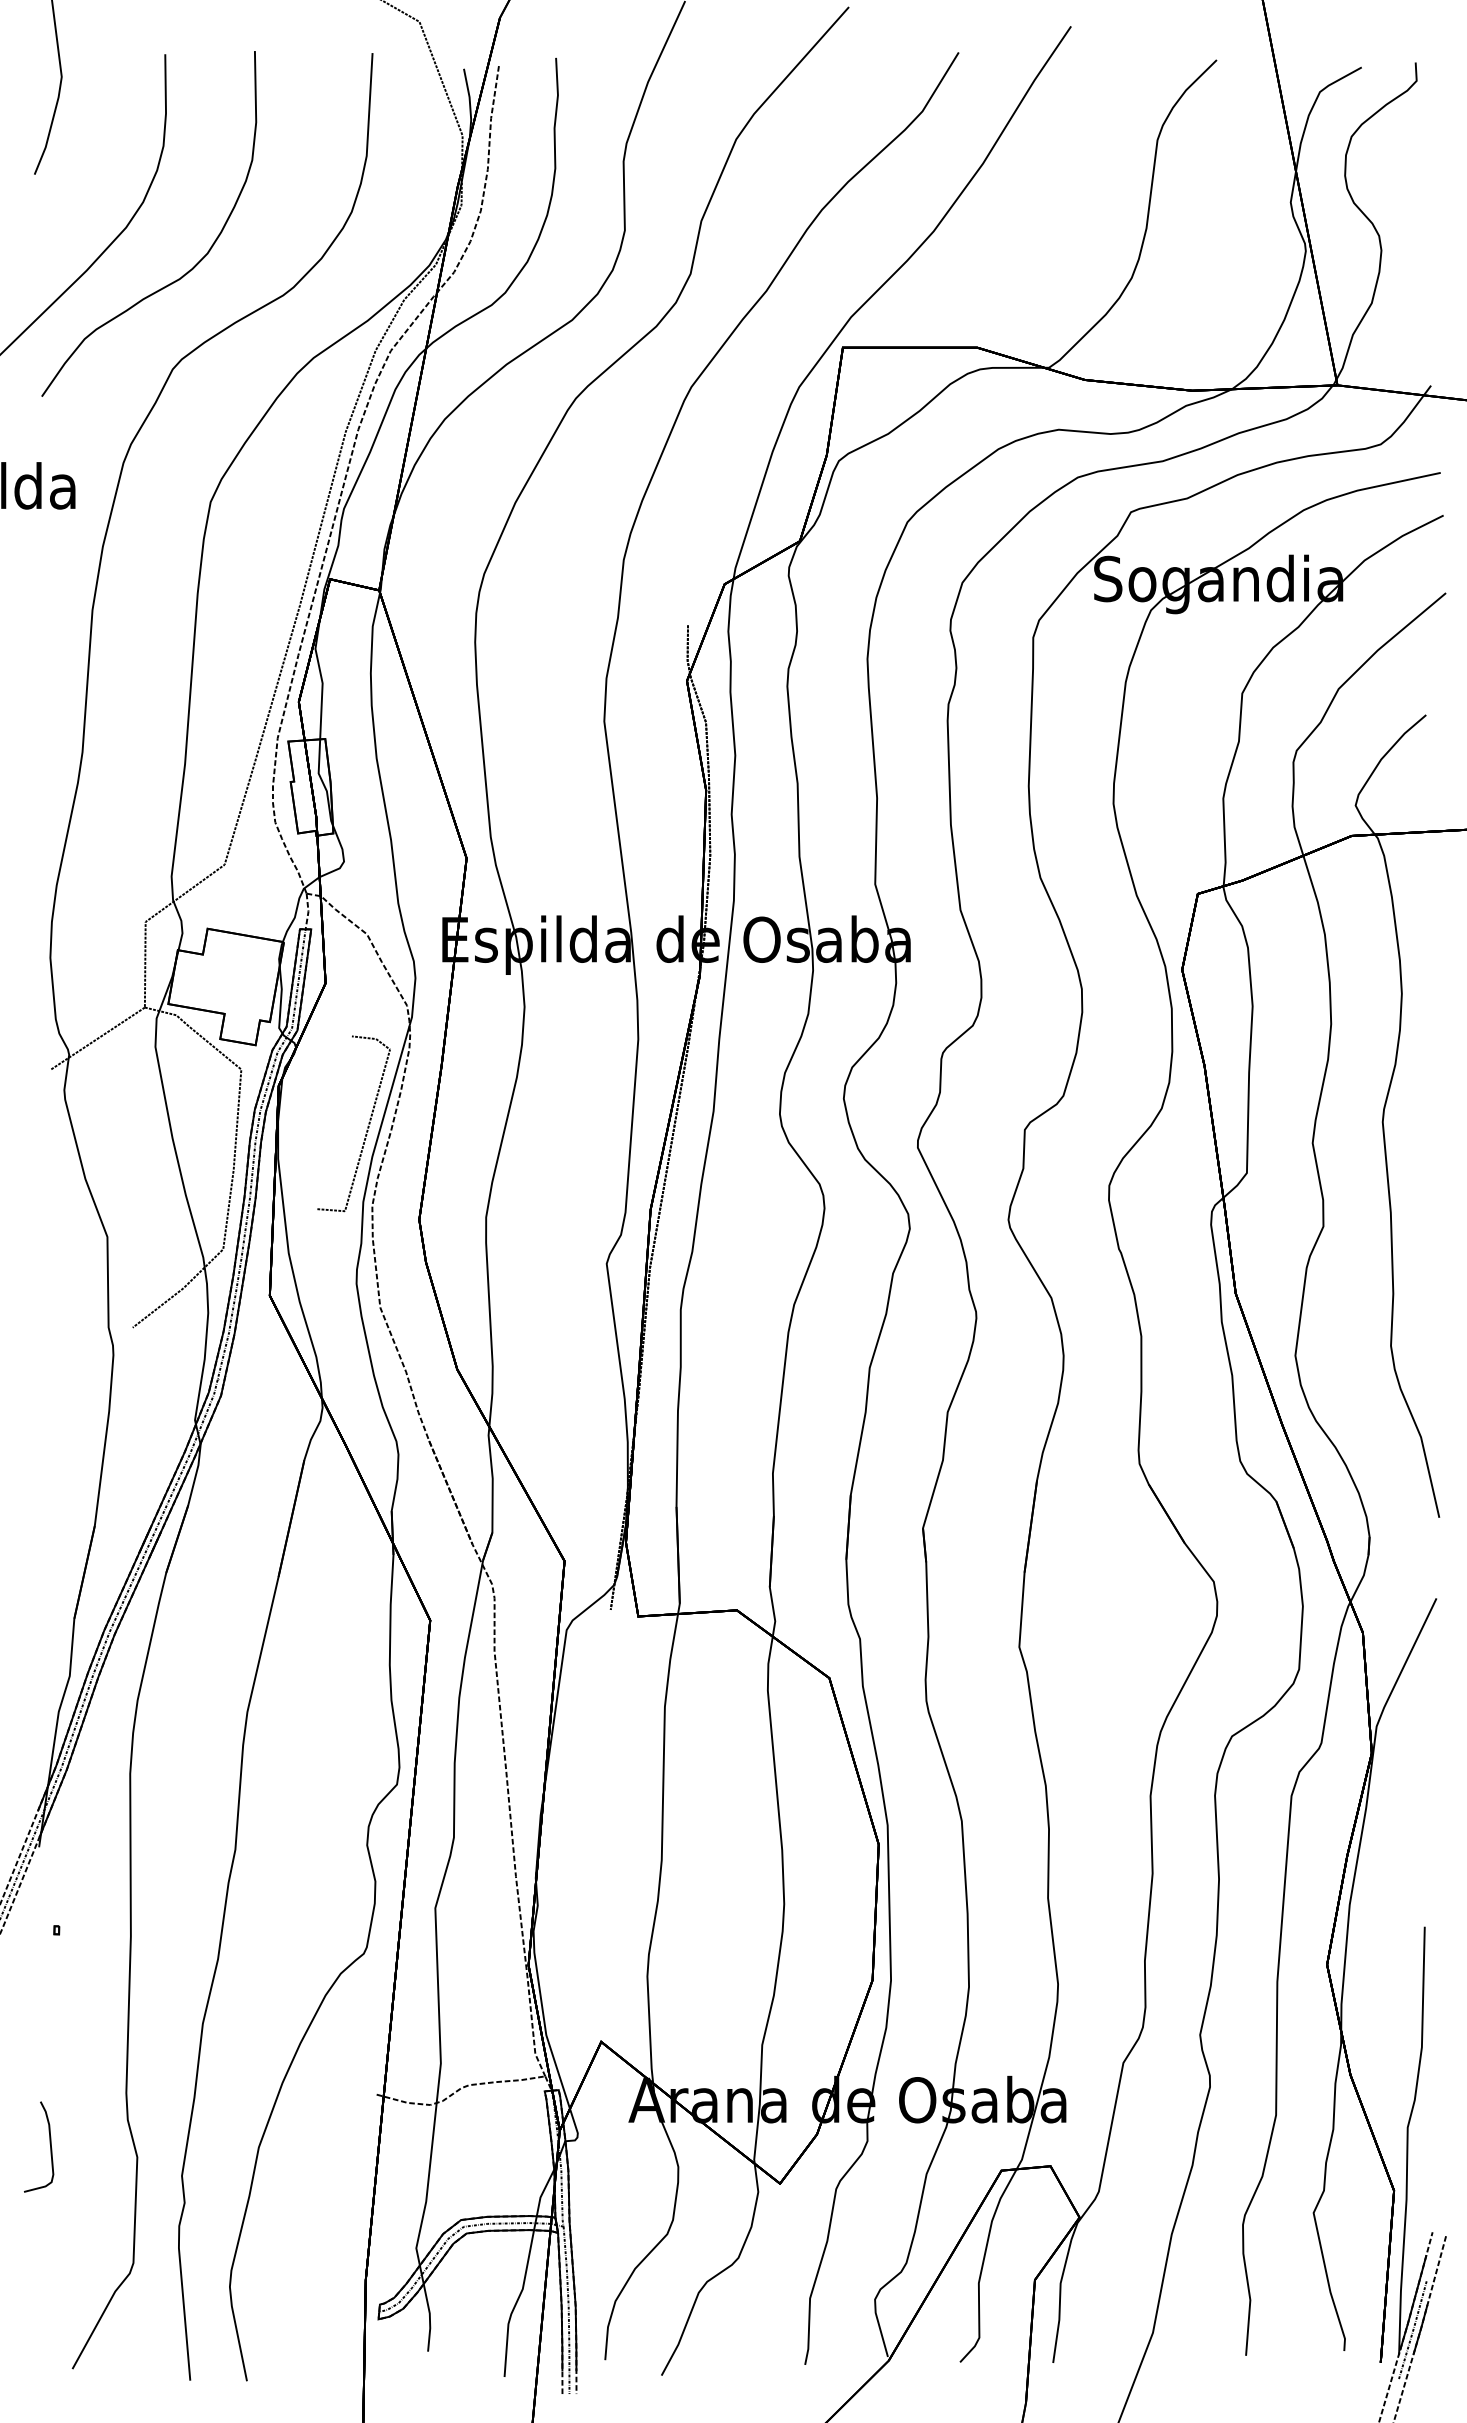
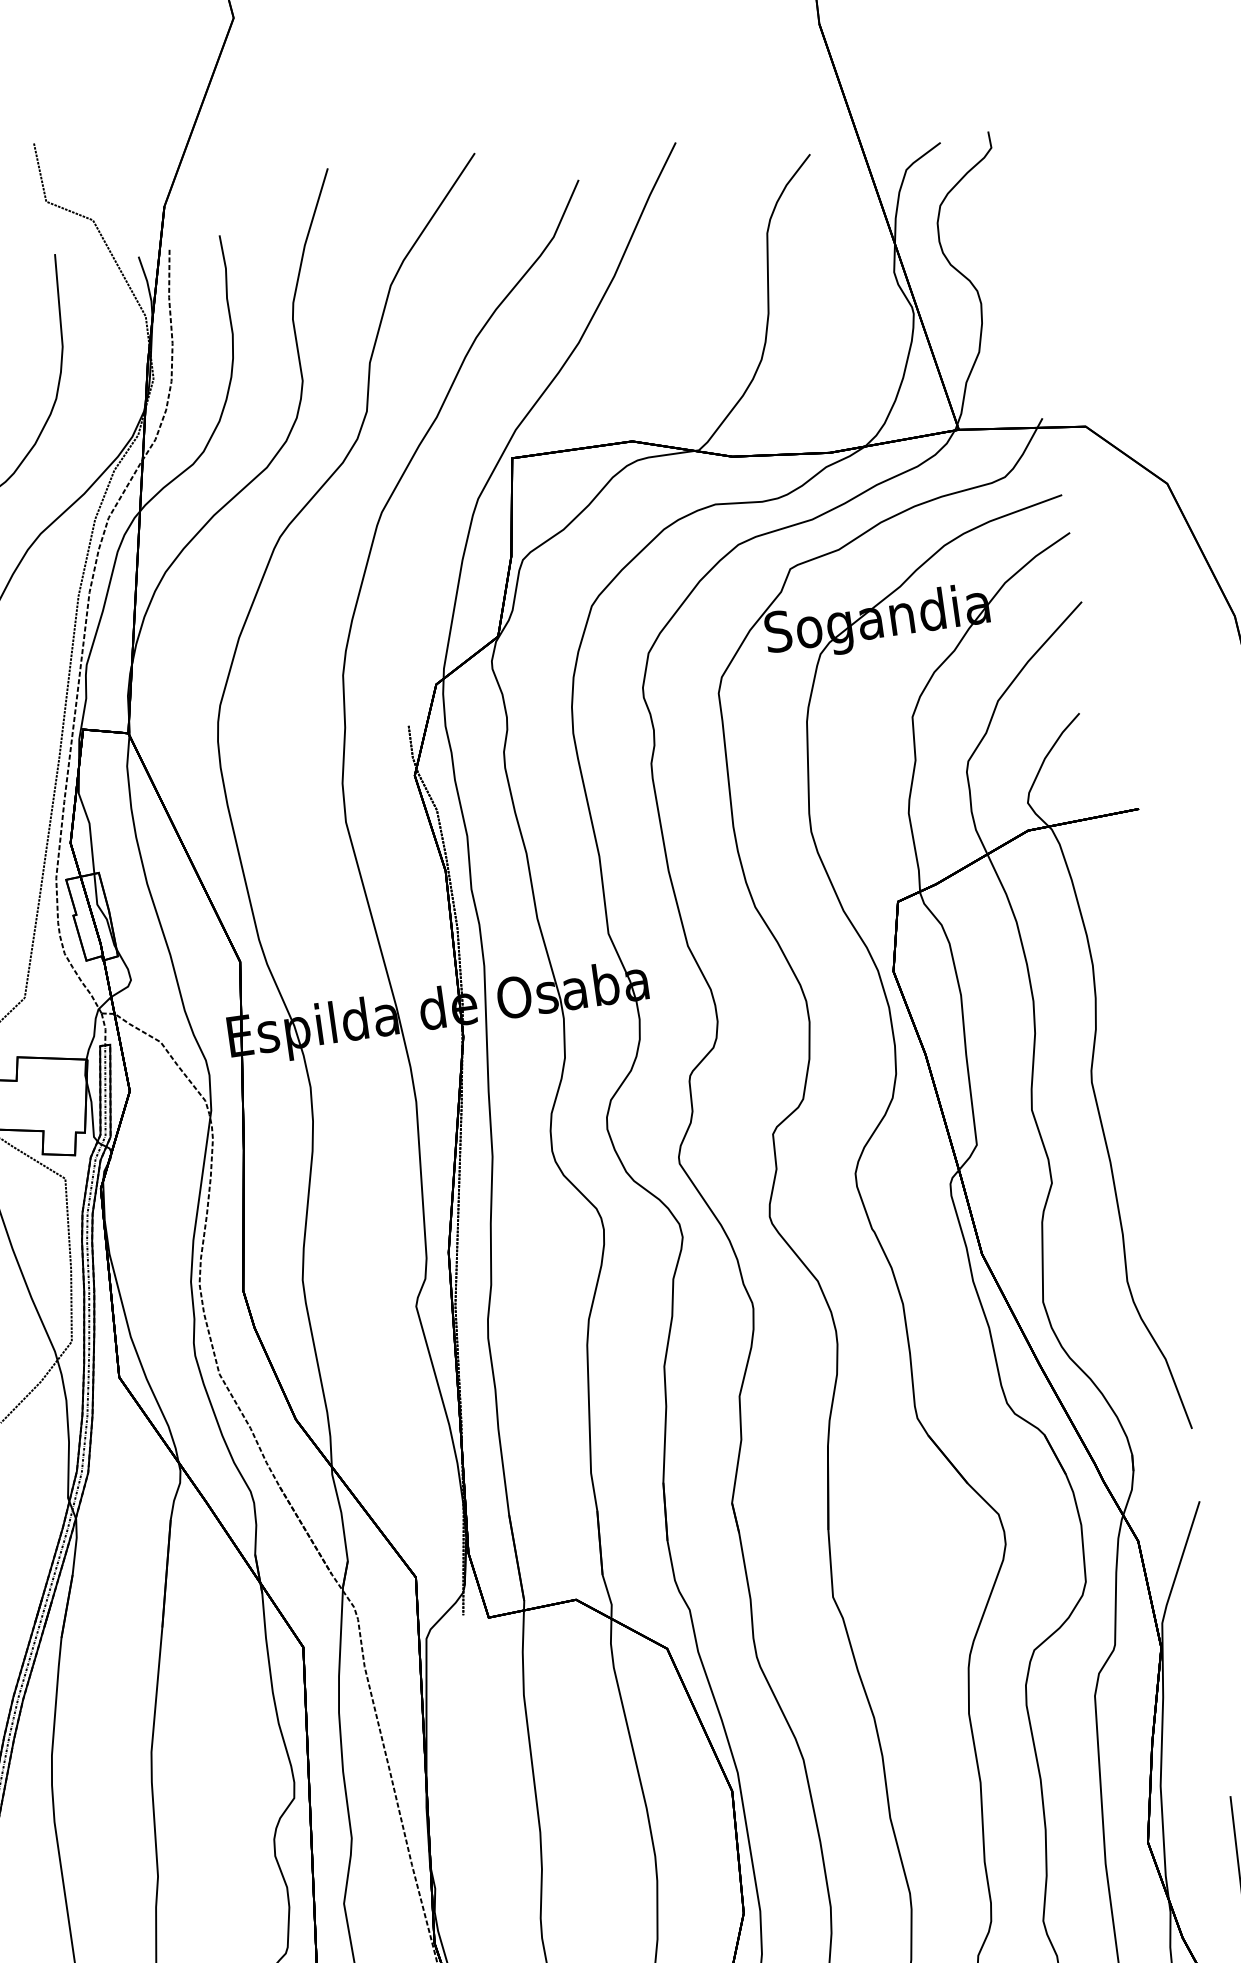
line: (367, 1126) -> (185, 1213), removed

